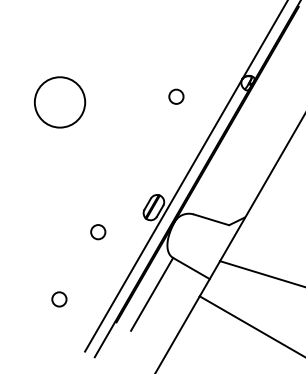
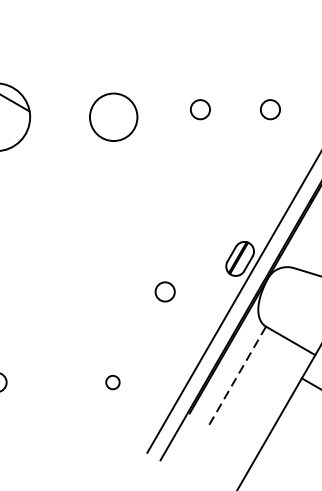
circle: (124, 96) -> (200, 109), added
circle: (59, 102) -> (113, 117), size x0.7
line: (152, 293) -> (238, 374), solid -> dashed
circle: (59, 299) -> (113, 382), size x0.7

